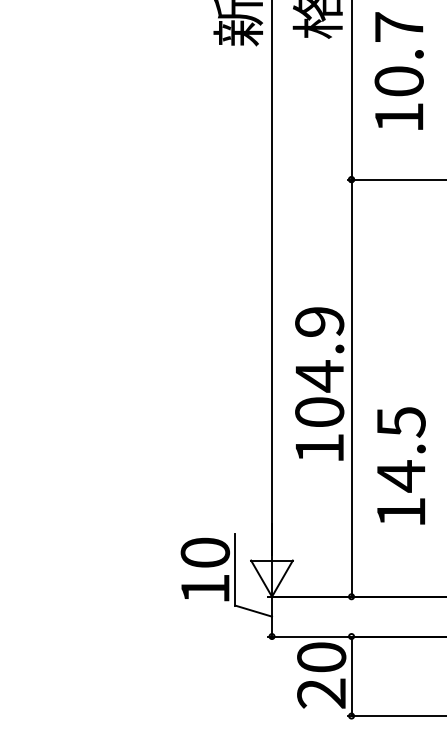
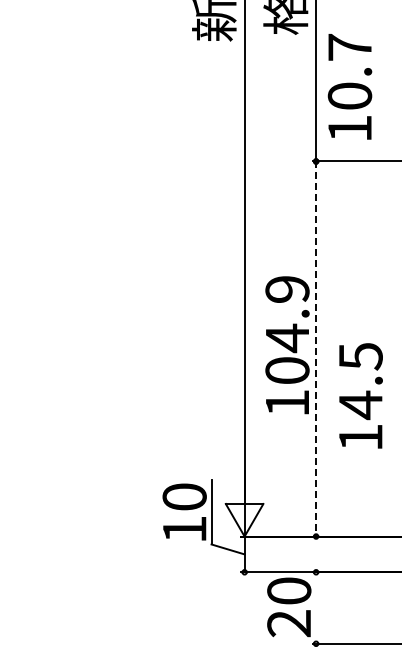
text: (398, 70) -> (349, 86), moved
line: (351, 388) -> (316, 349), solid -> dashed
text: (400, 465) -> (360, 395), moved
line: (351, 675) -> (316, 607), removed

